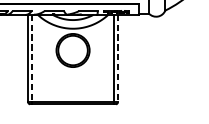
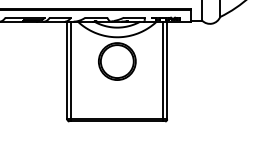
line: (31, 58) -> (71, 70), dashed -> solid
line: (118, 58) -> (167, 70), dashed -> solid

